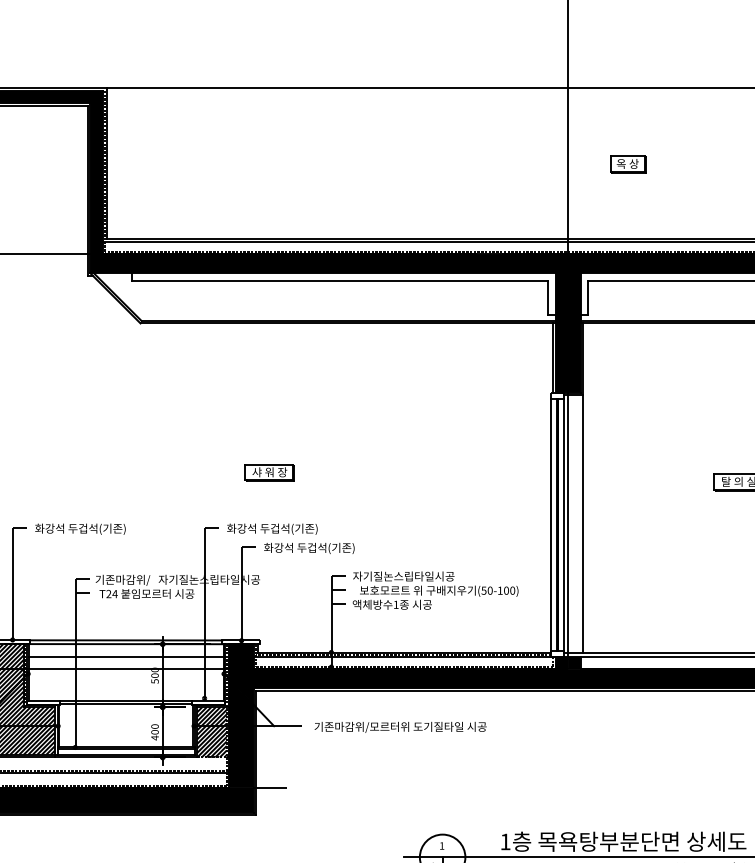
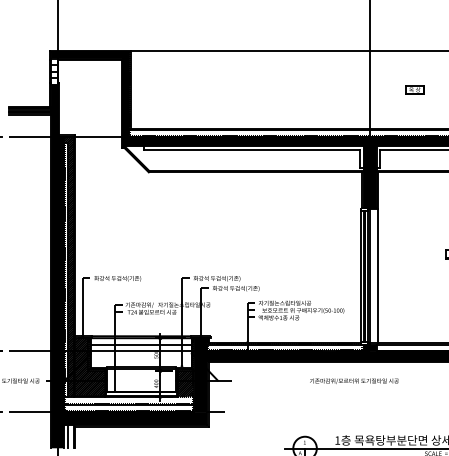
part: (627, 163) -> (414, 89), moved
part: (269, 472) -> (215, 249), removed
text: (400, 725) -> (354, 380), moved

